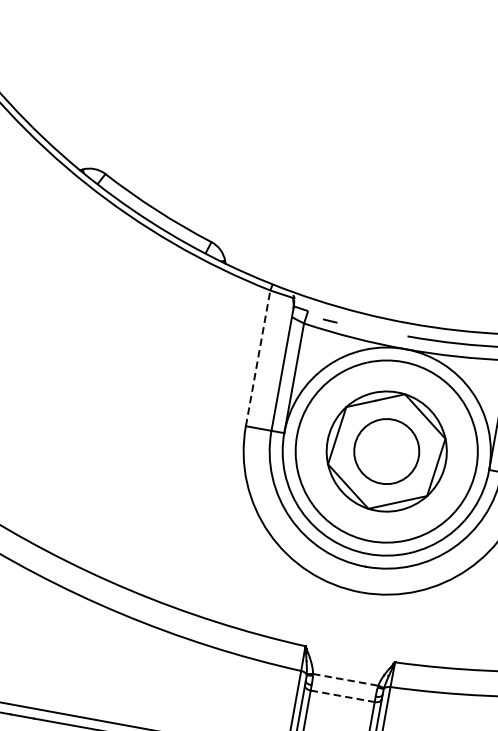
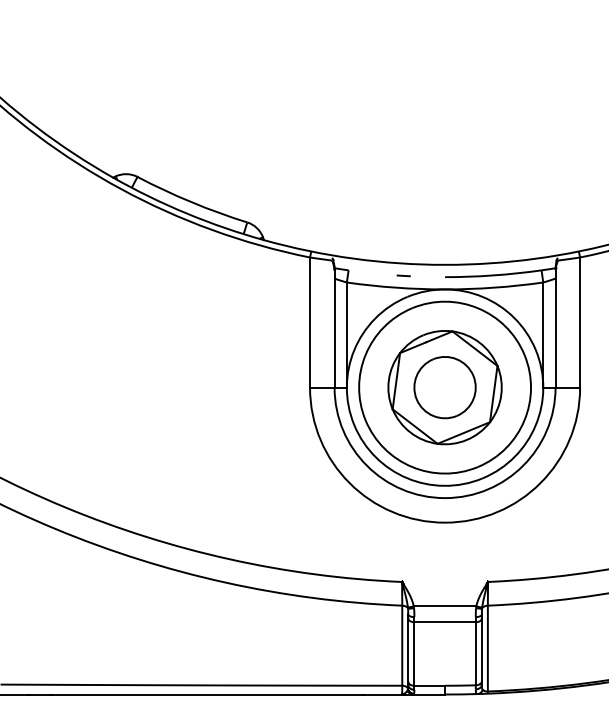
line: (330, 320) -> (403, 275), moved
line: (258, 358) -> (310, 322), dashed -> solid
line: (346, 679) -> (445, 606), dashed -> solid
line: (343, 696) -> (445, 622), dashed -> solid

